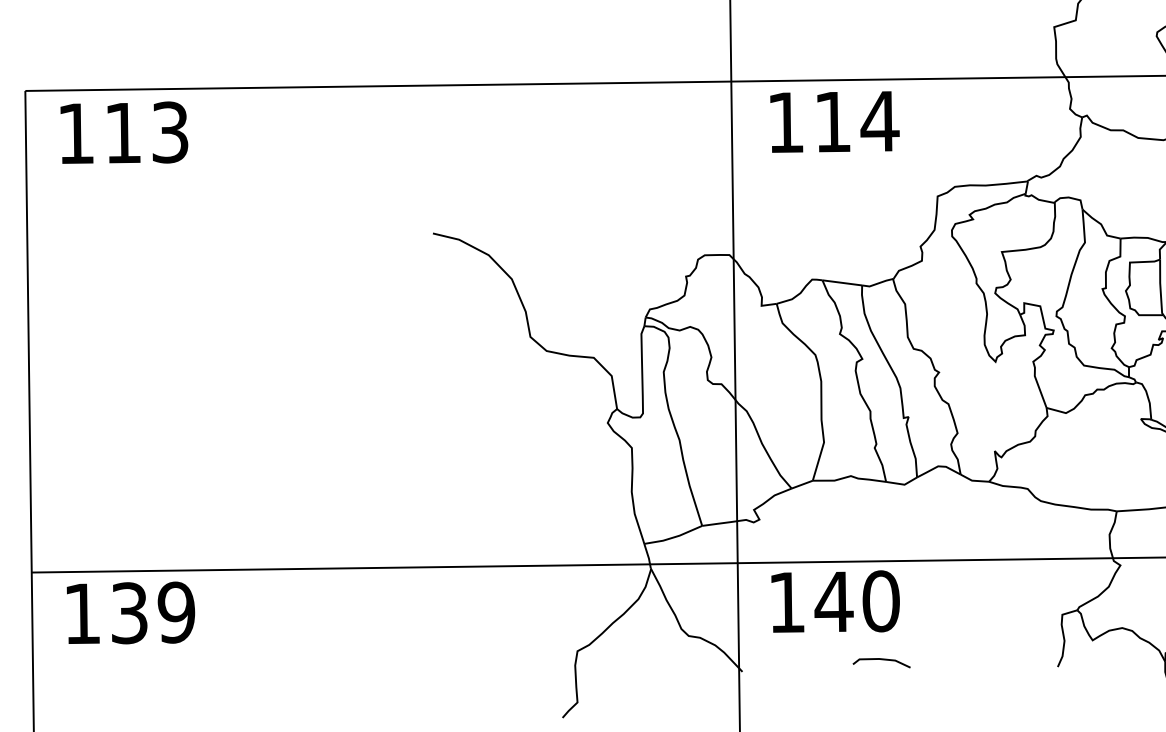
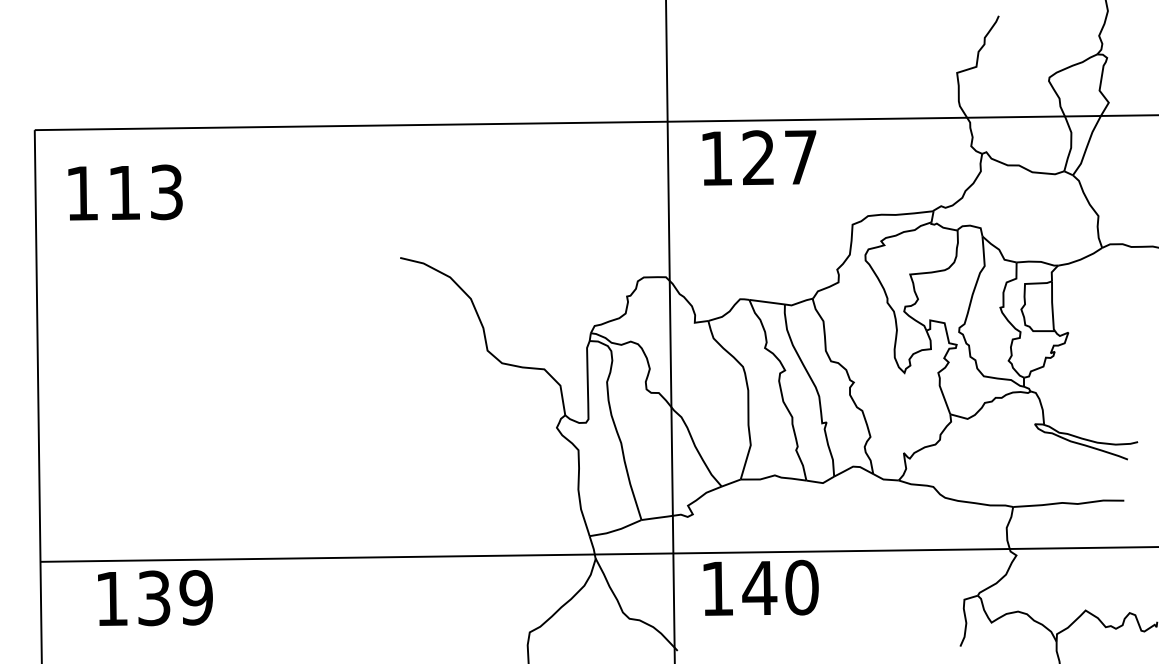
text: (857, 121) -> (780, 157), 114 -> 127
text: (124, 132) -> (125, 192), moved
text: (131, 613) -> (155, 598), moved
line: (881, 660) -> (802, 640), removed

